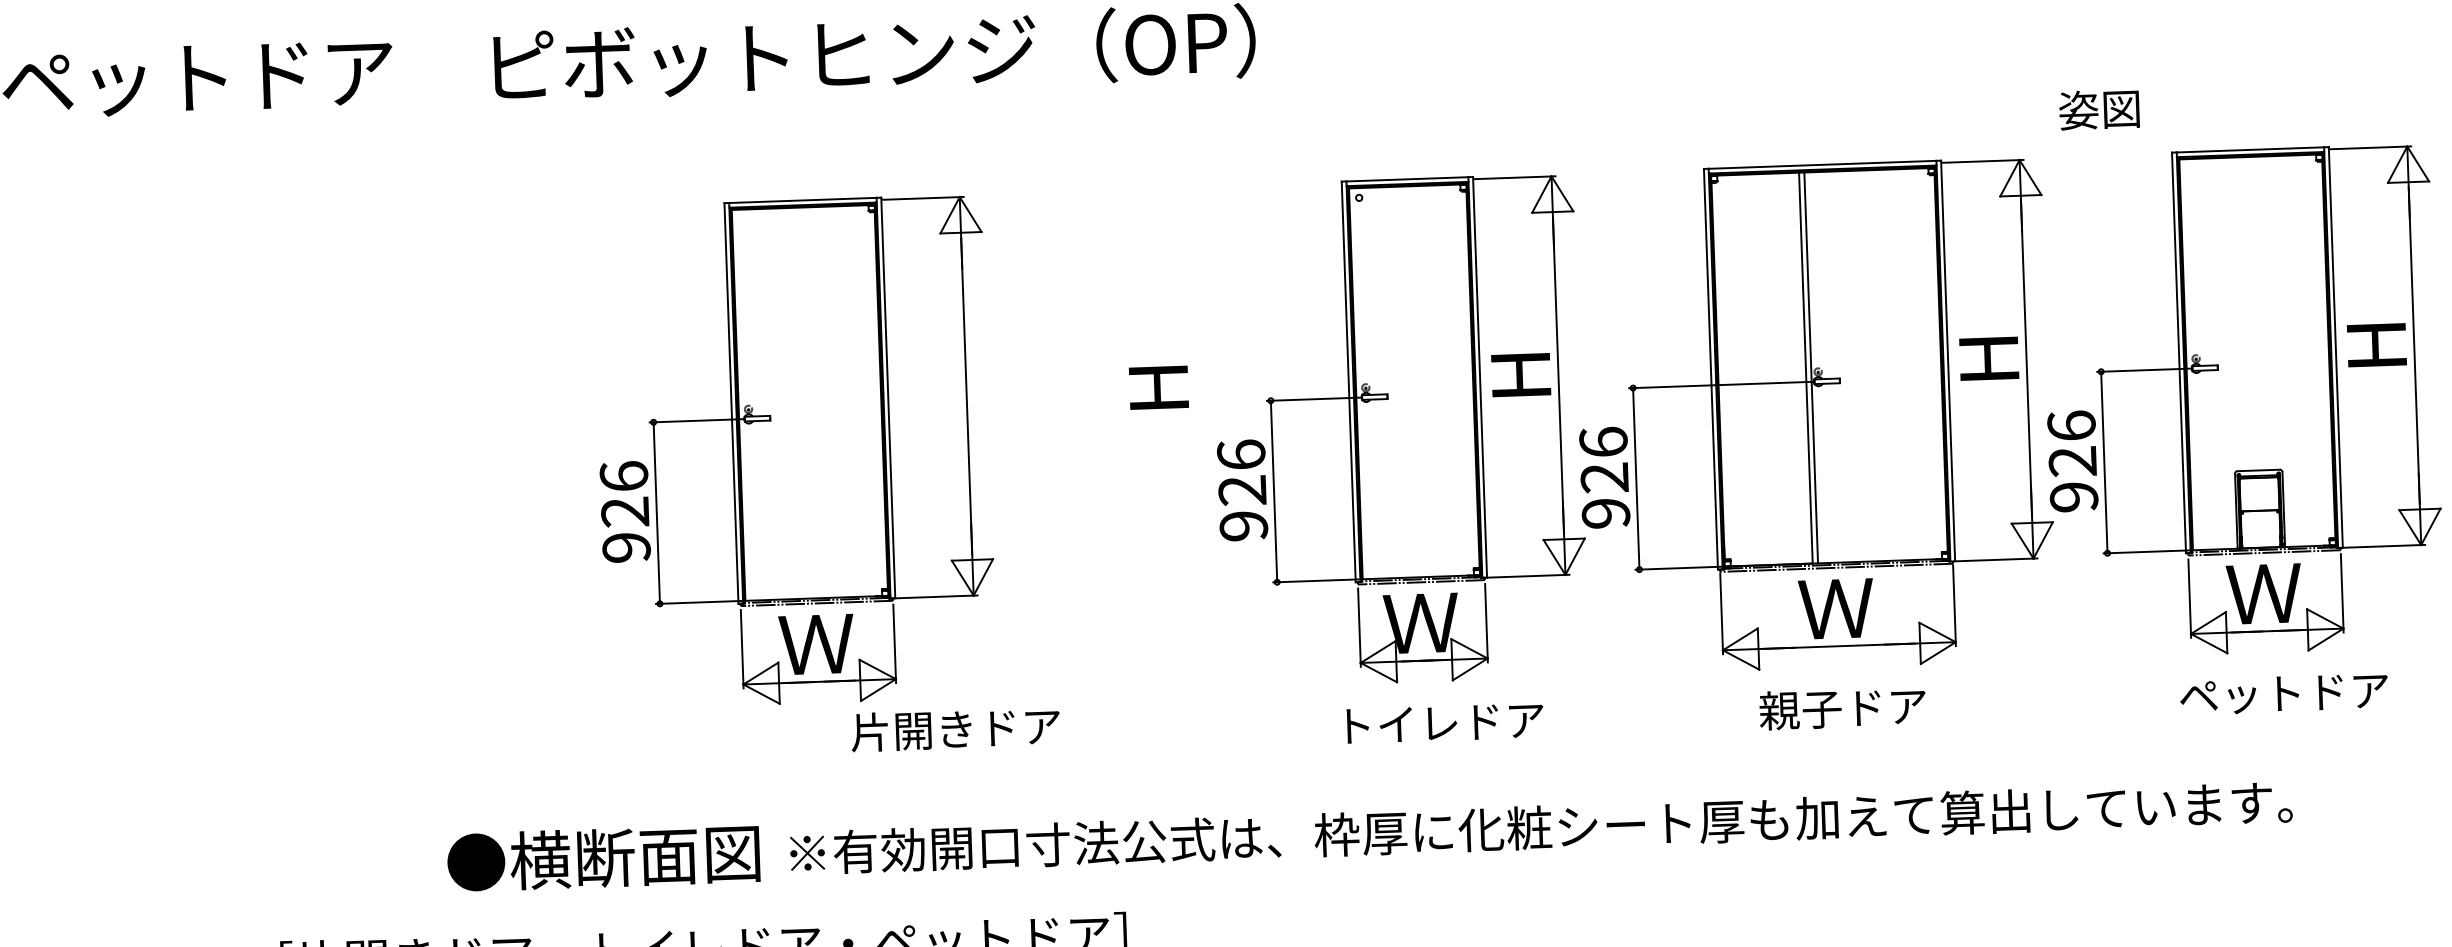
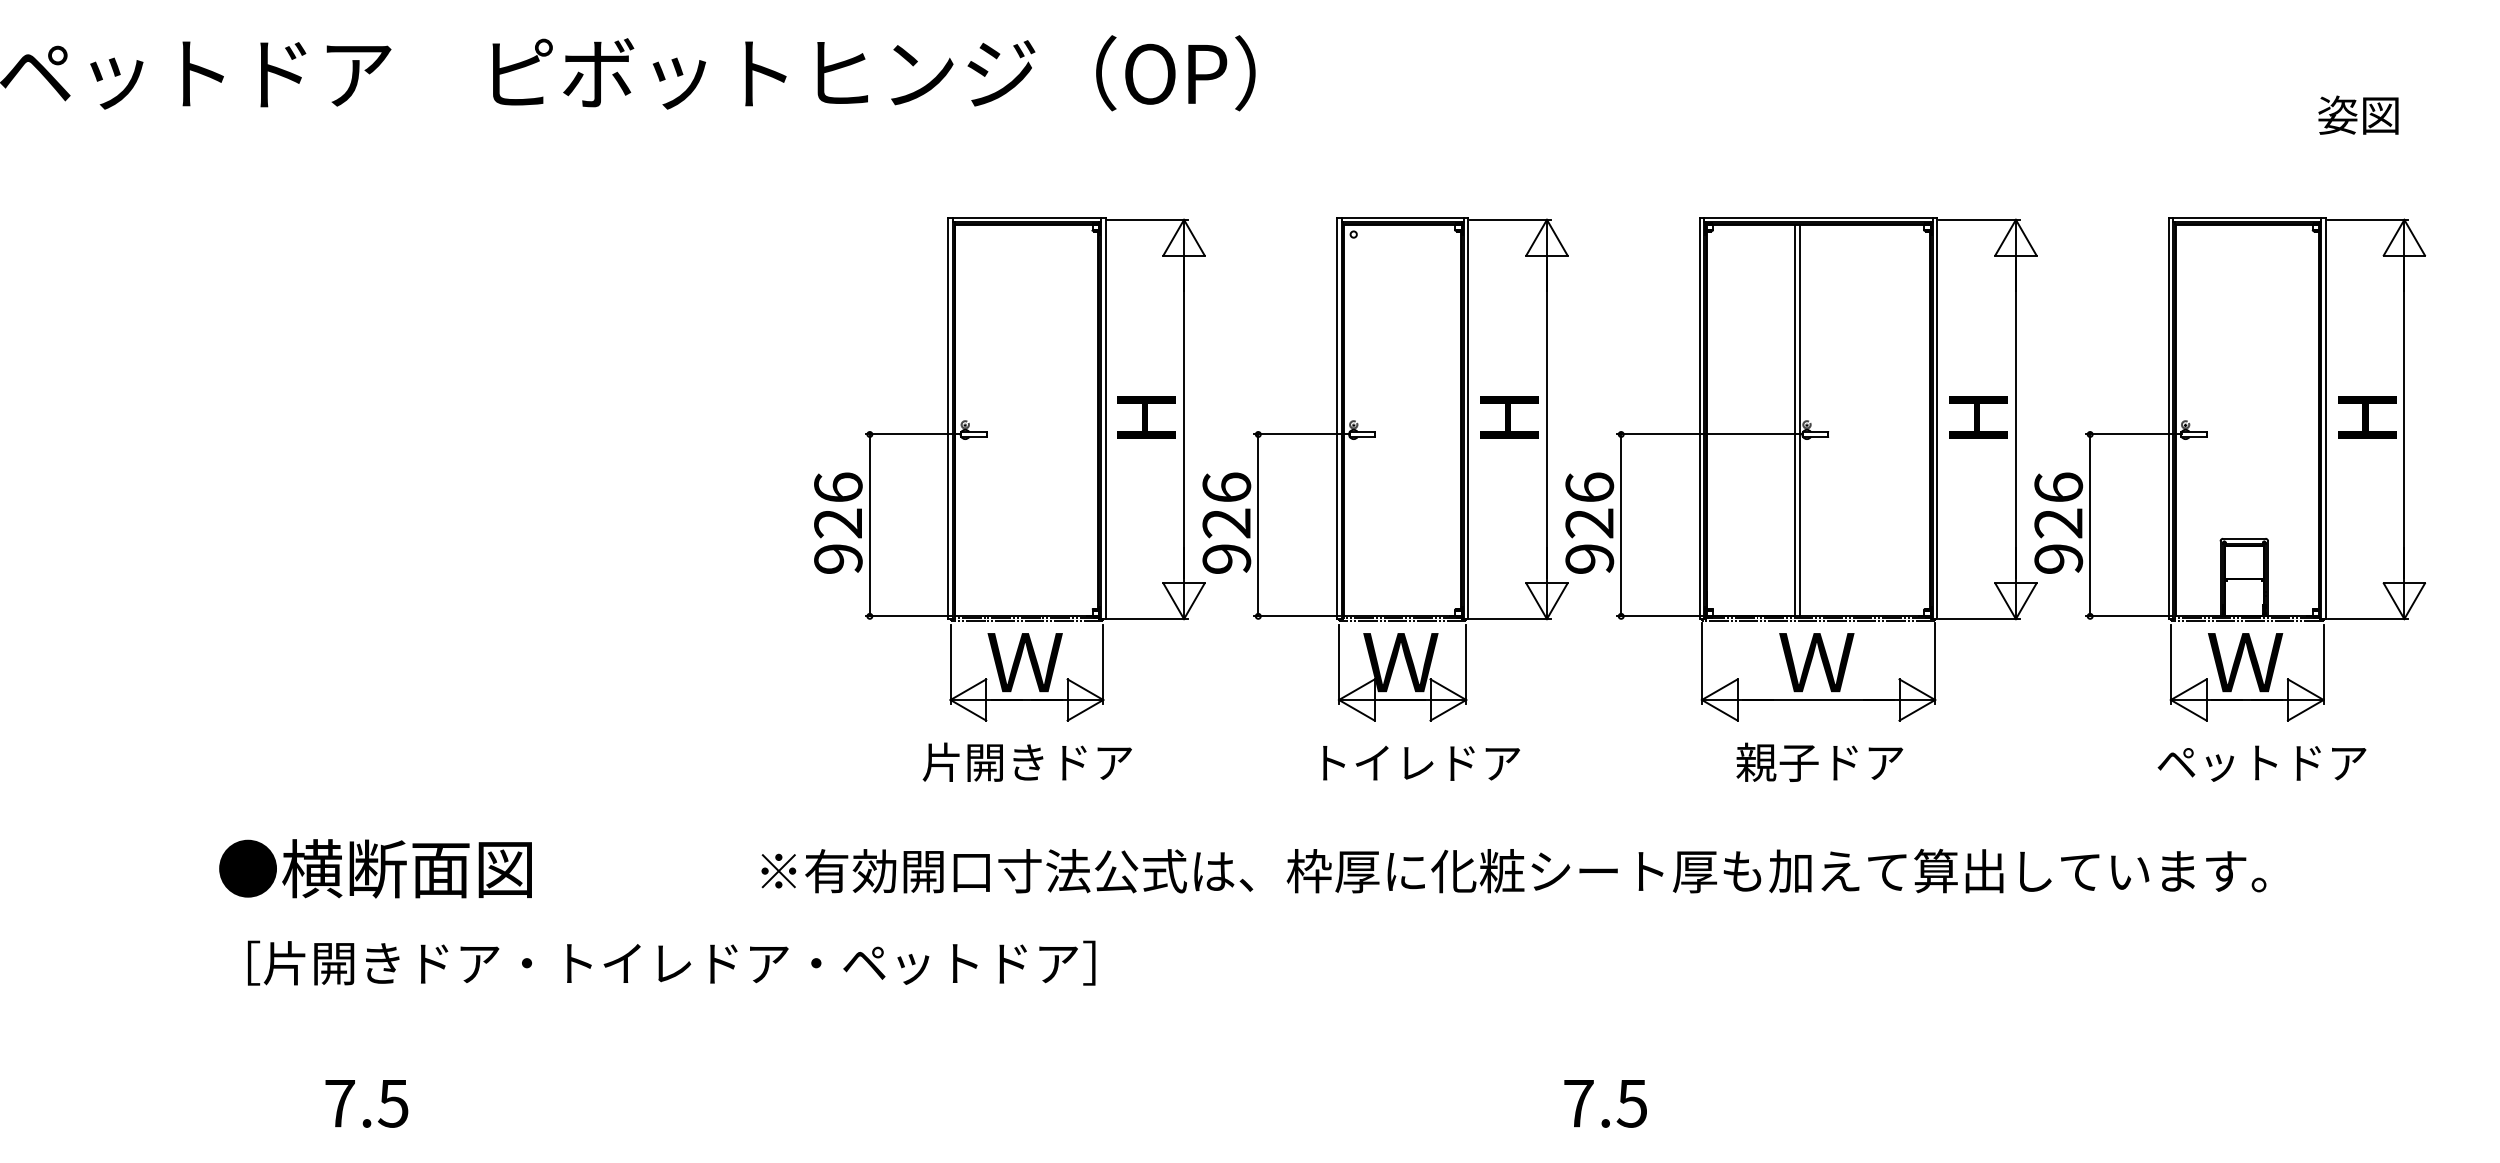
text: (2099, 109) -> (2358, 114), moved
part: (794, 452) -> (1009, 469), moved
text: (954, 728) -> (1026, 761), moved
text: (603, 857) -> (375, 868), moved

